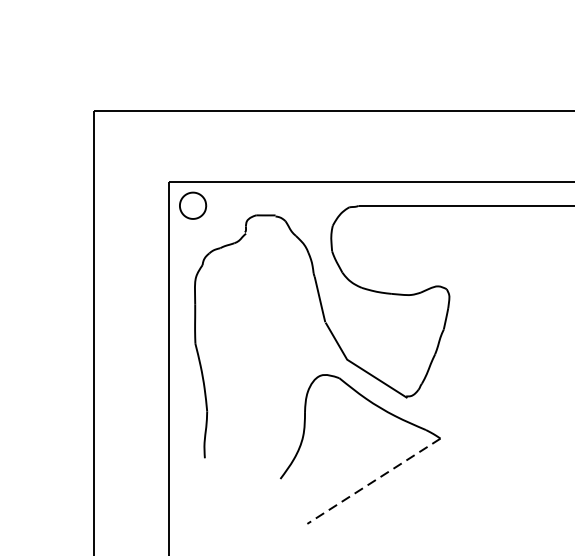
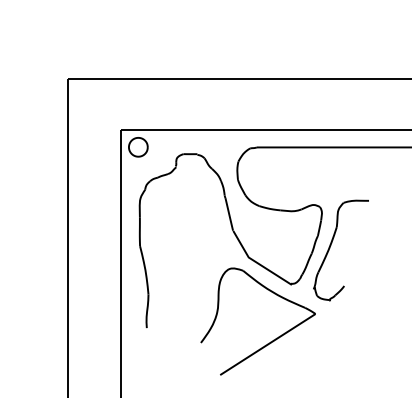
part: (461, 347) -> (330, 248), added
line: (373, 481) -> (267, 344), dashed -> solid

